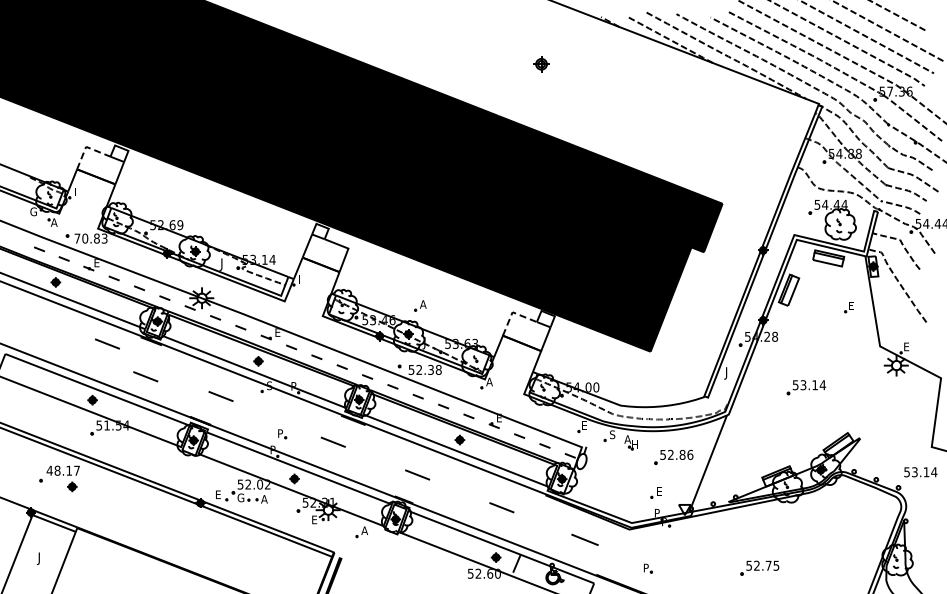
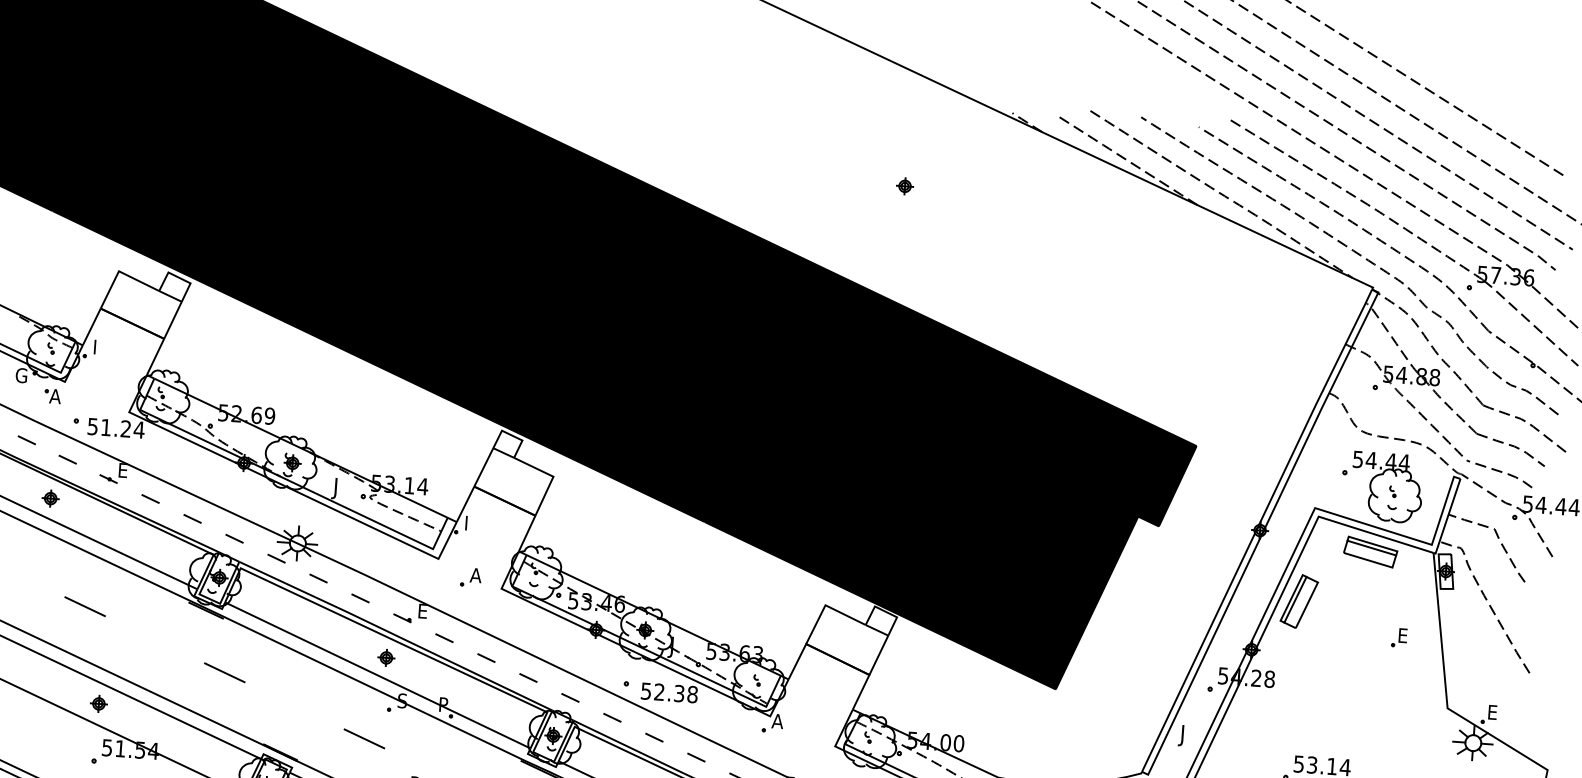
part: (541, 64) -> (904, 186), size x0.62
line: (87, 147) -> (121, 272), dashed -> solid
text: (90, 238) -> (115, 428), 70.83 -> 51.24
part: (420, 305) -> (471, 576), moved
line: (512, 312) -> (825, 605), dashed -> solid
line: (107, 343) -> (85, 605), moved
line: (145, 376) -> (224, 672), moved
line: (220, 396) -> (363, 738), moved

